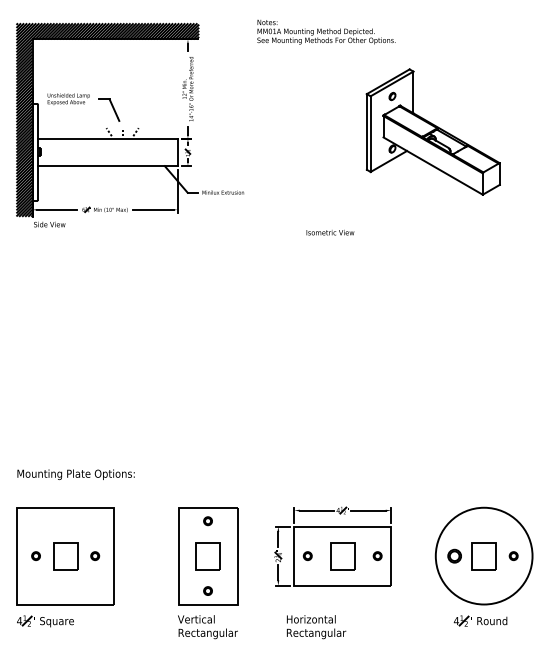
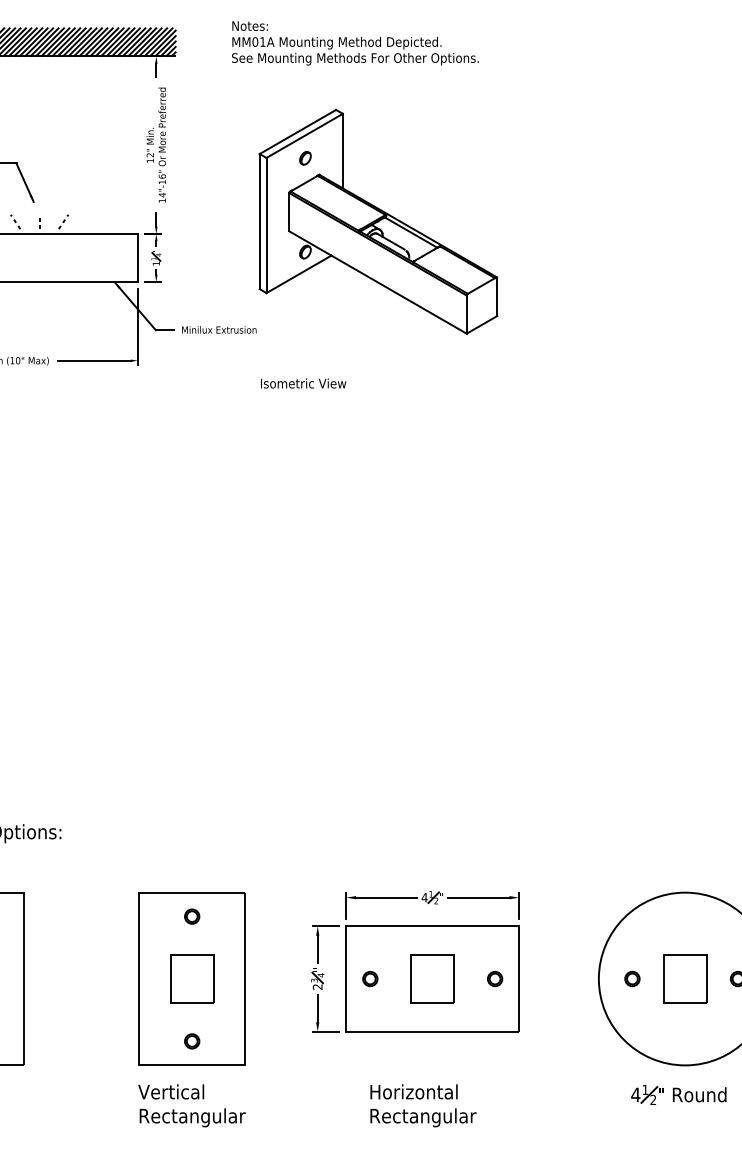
text: (326, 32) -> (355, 44), moved
part: (432, 131) -> (376, 220), moved
text: (330, 232) -> (303, 383), moved
part: (454, 555) -> (632, 977), size x0.62
text: (316, 627) -> (423, 1106), moved

